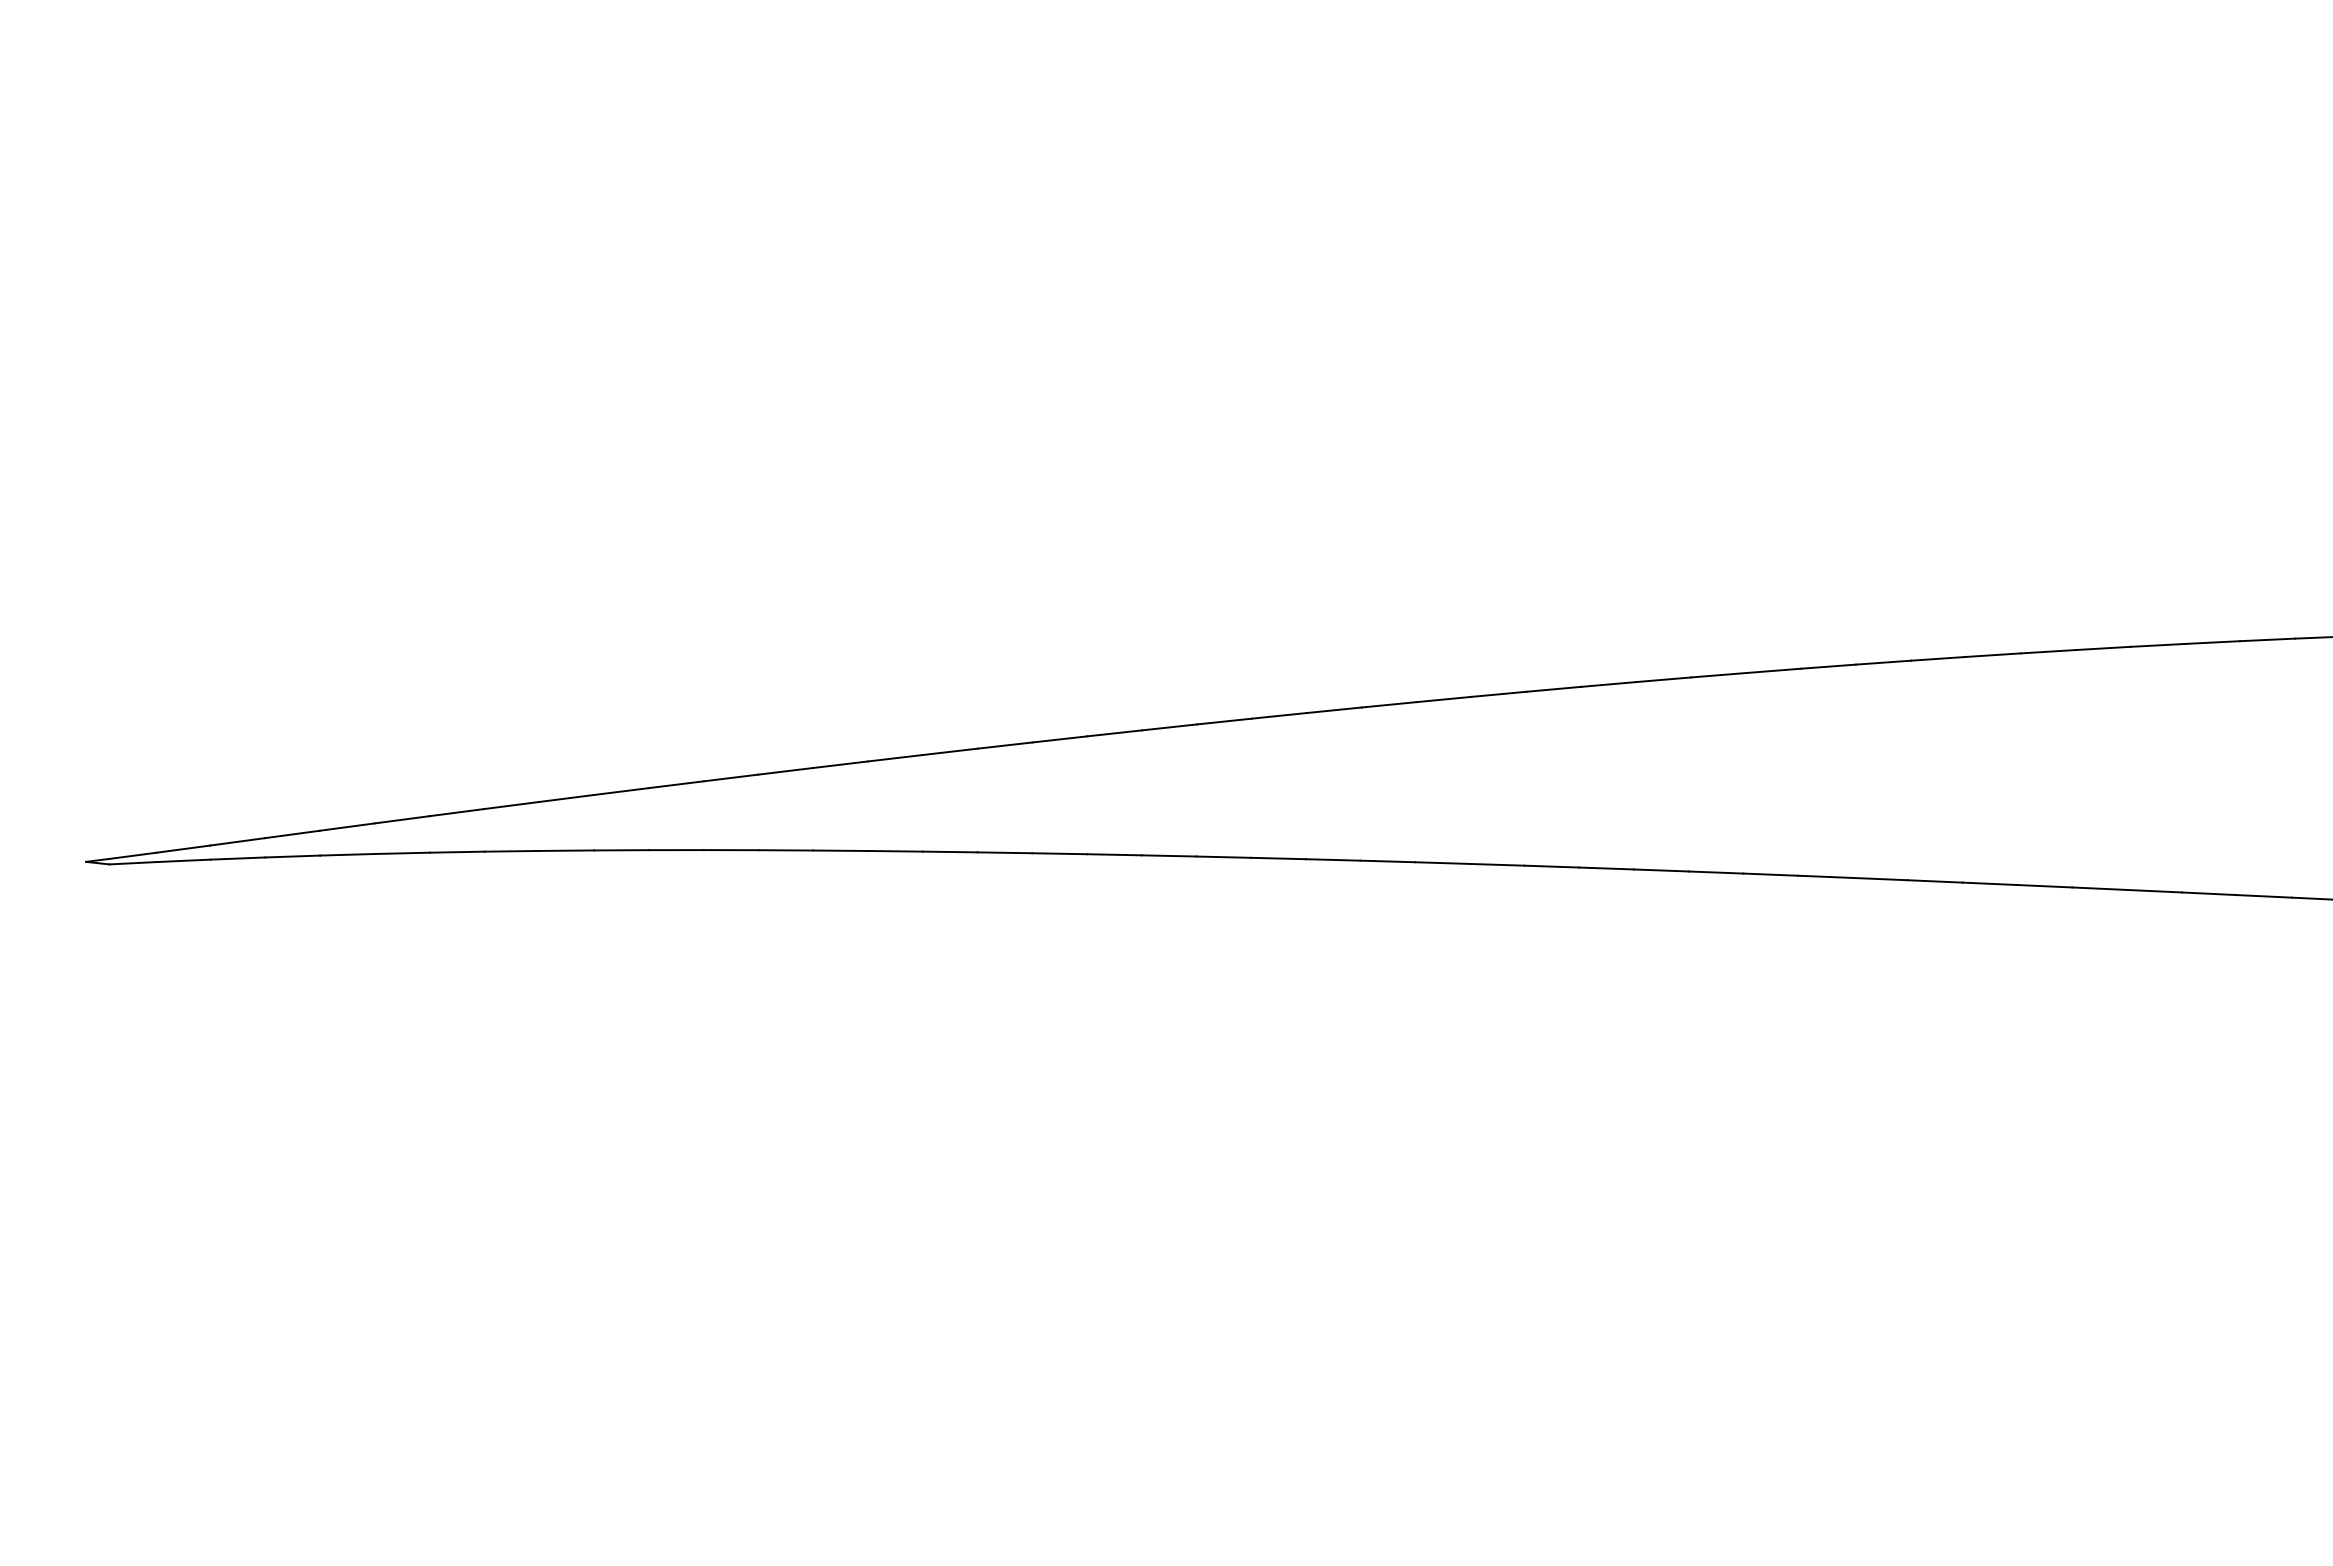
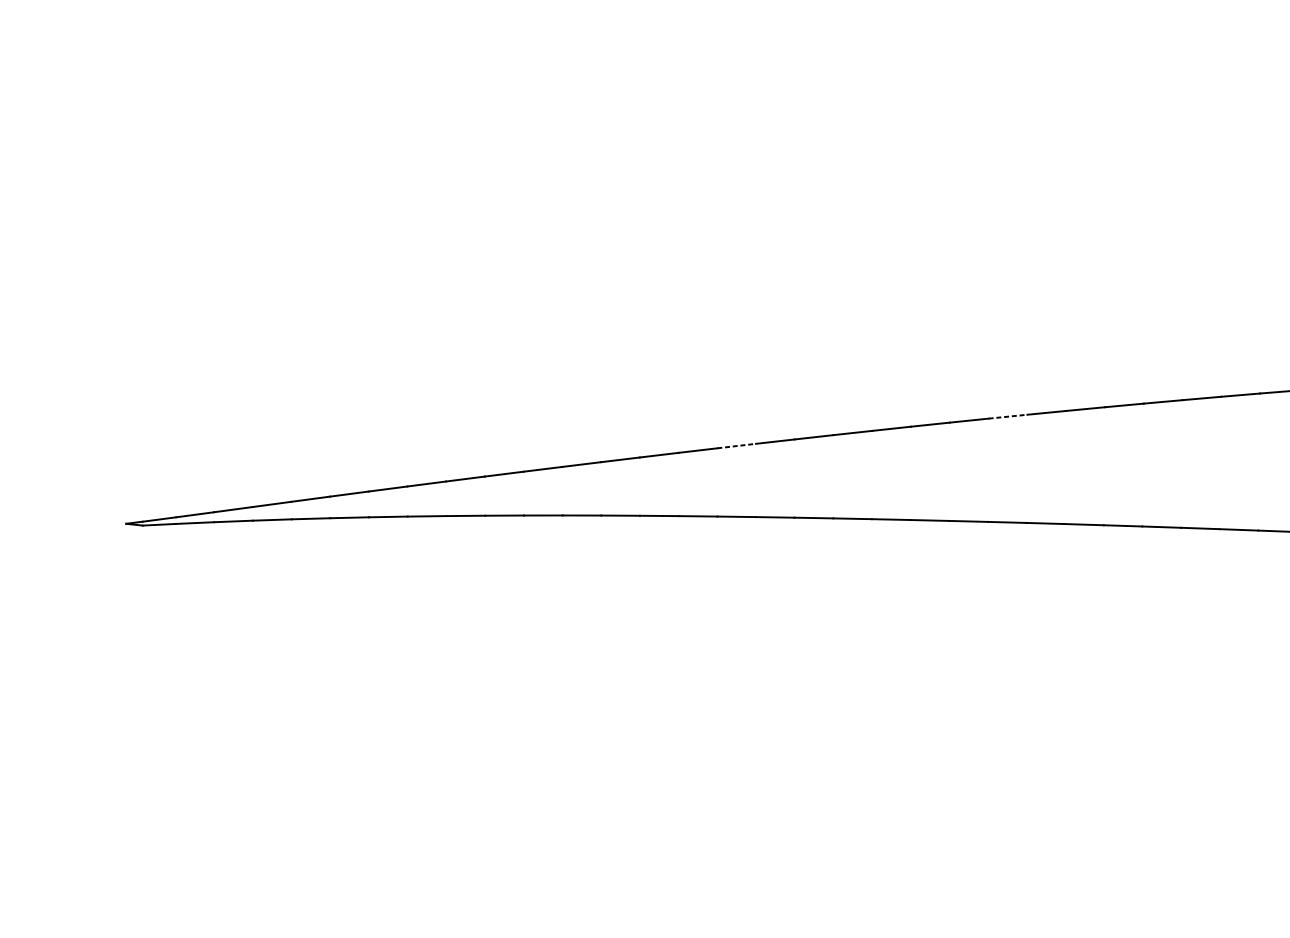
line: (1334, 710) -> (1008, 416), solid -> dashed
line: (950, 751) -> (736, 445), solid -> dashed

